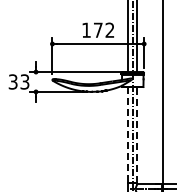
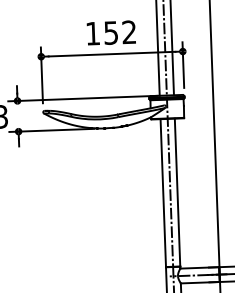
text: (97, 29) -> (109, 31), 172 -> 152
line: (128, 135) -> (163, 193), dashed -> solid
line: (137, 135) -> (177, 193), dashed -> solid

